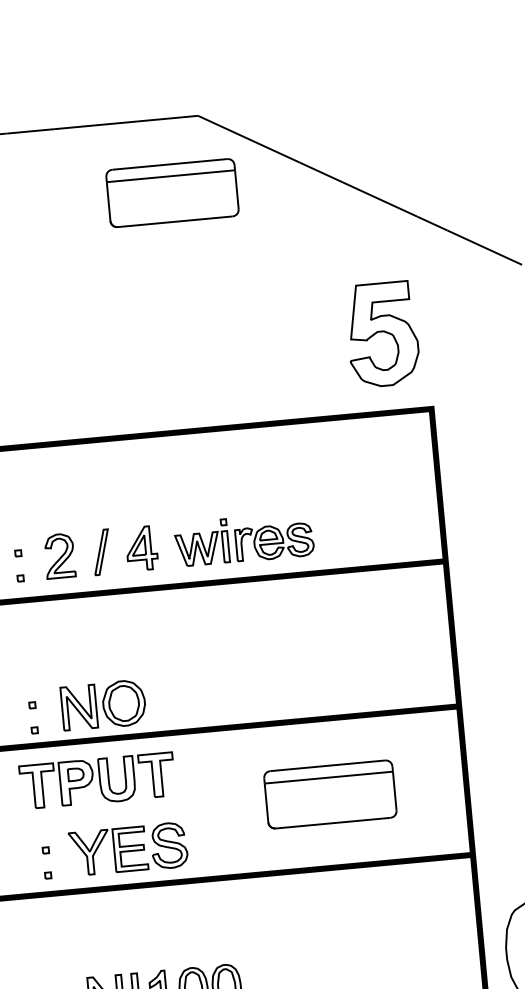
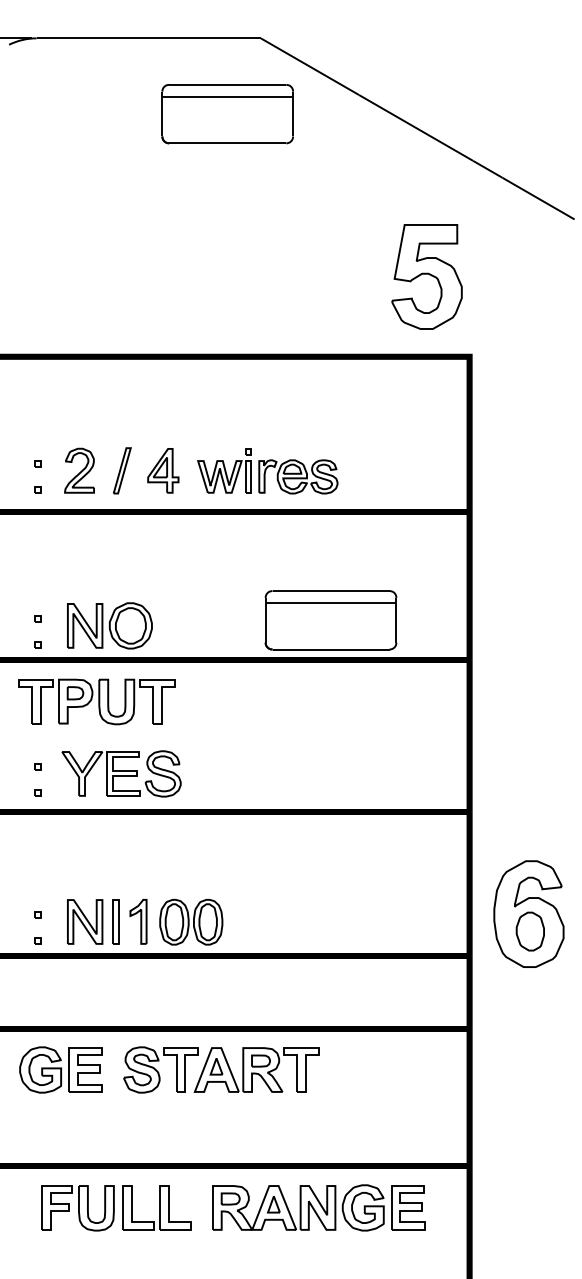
part: (329, 794) -> (330, 620), moved

